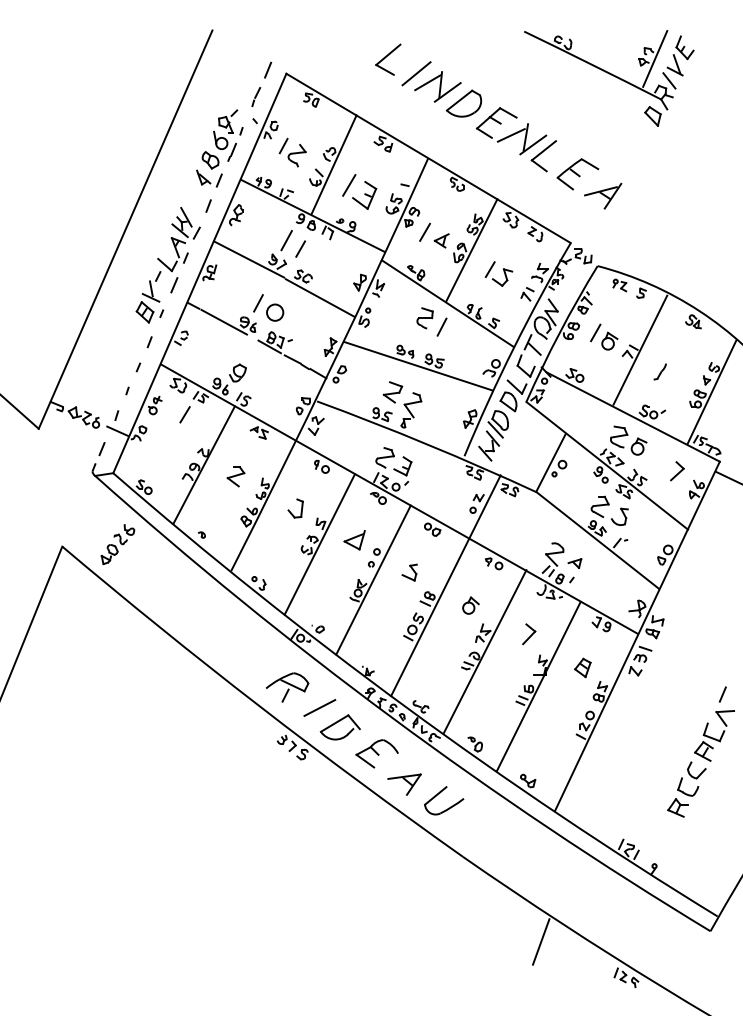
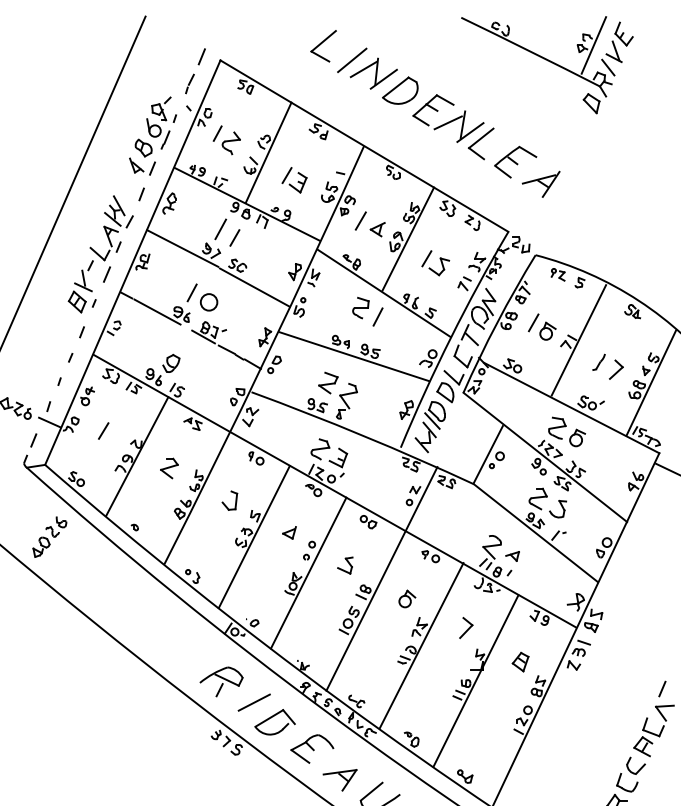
part: (359, 192) -> (294, 180), size x0.71
line: (184, 414) -> (103, 430), moved
part: (677, 471) -> (616, 370), moved
part: (354, 540) -> (289, 533), size x0.62

